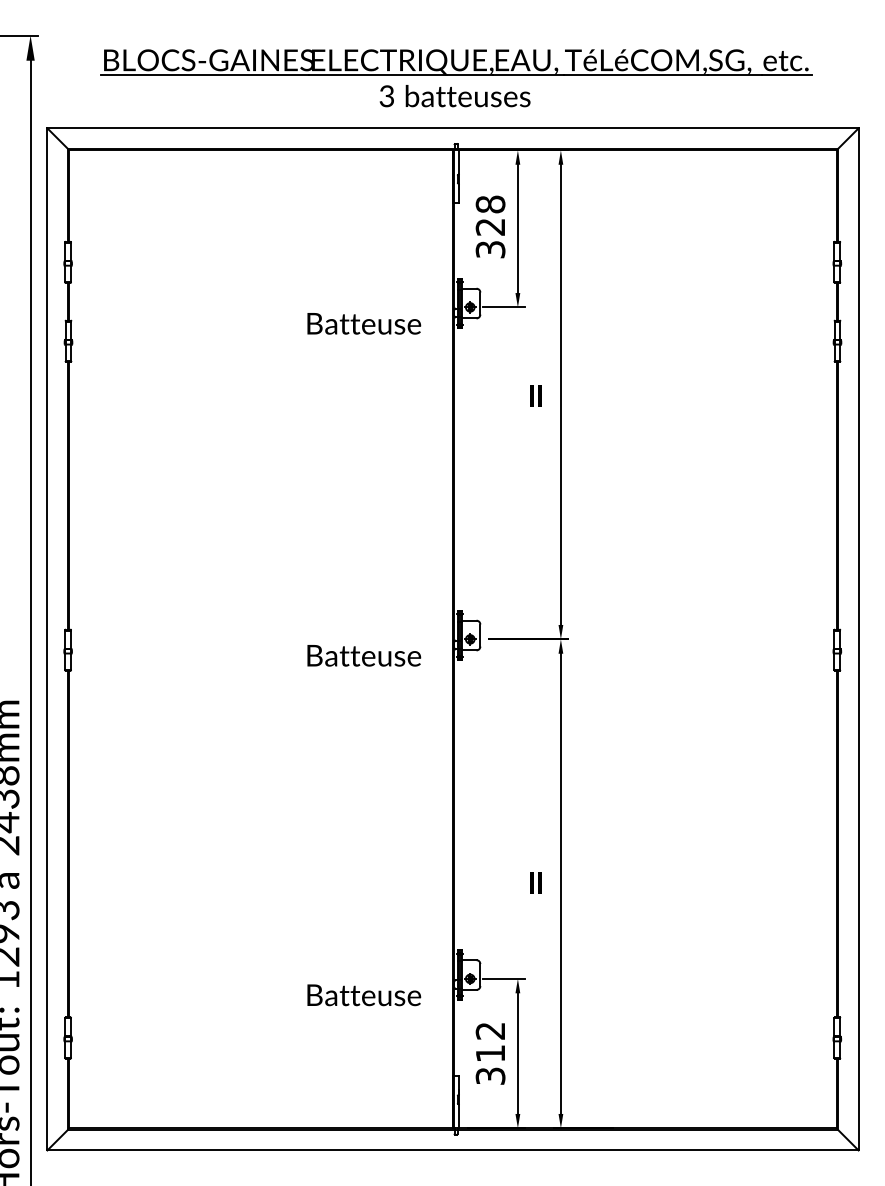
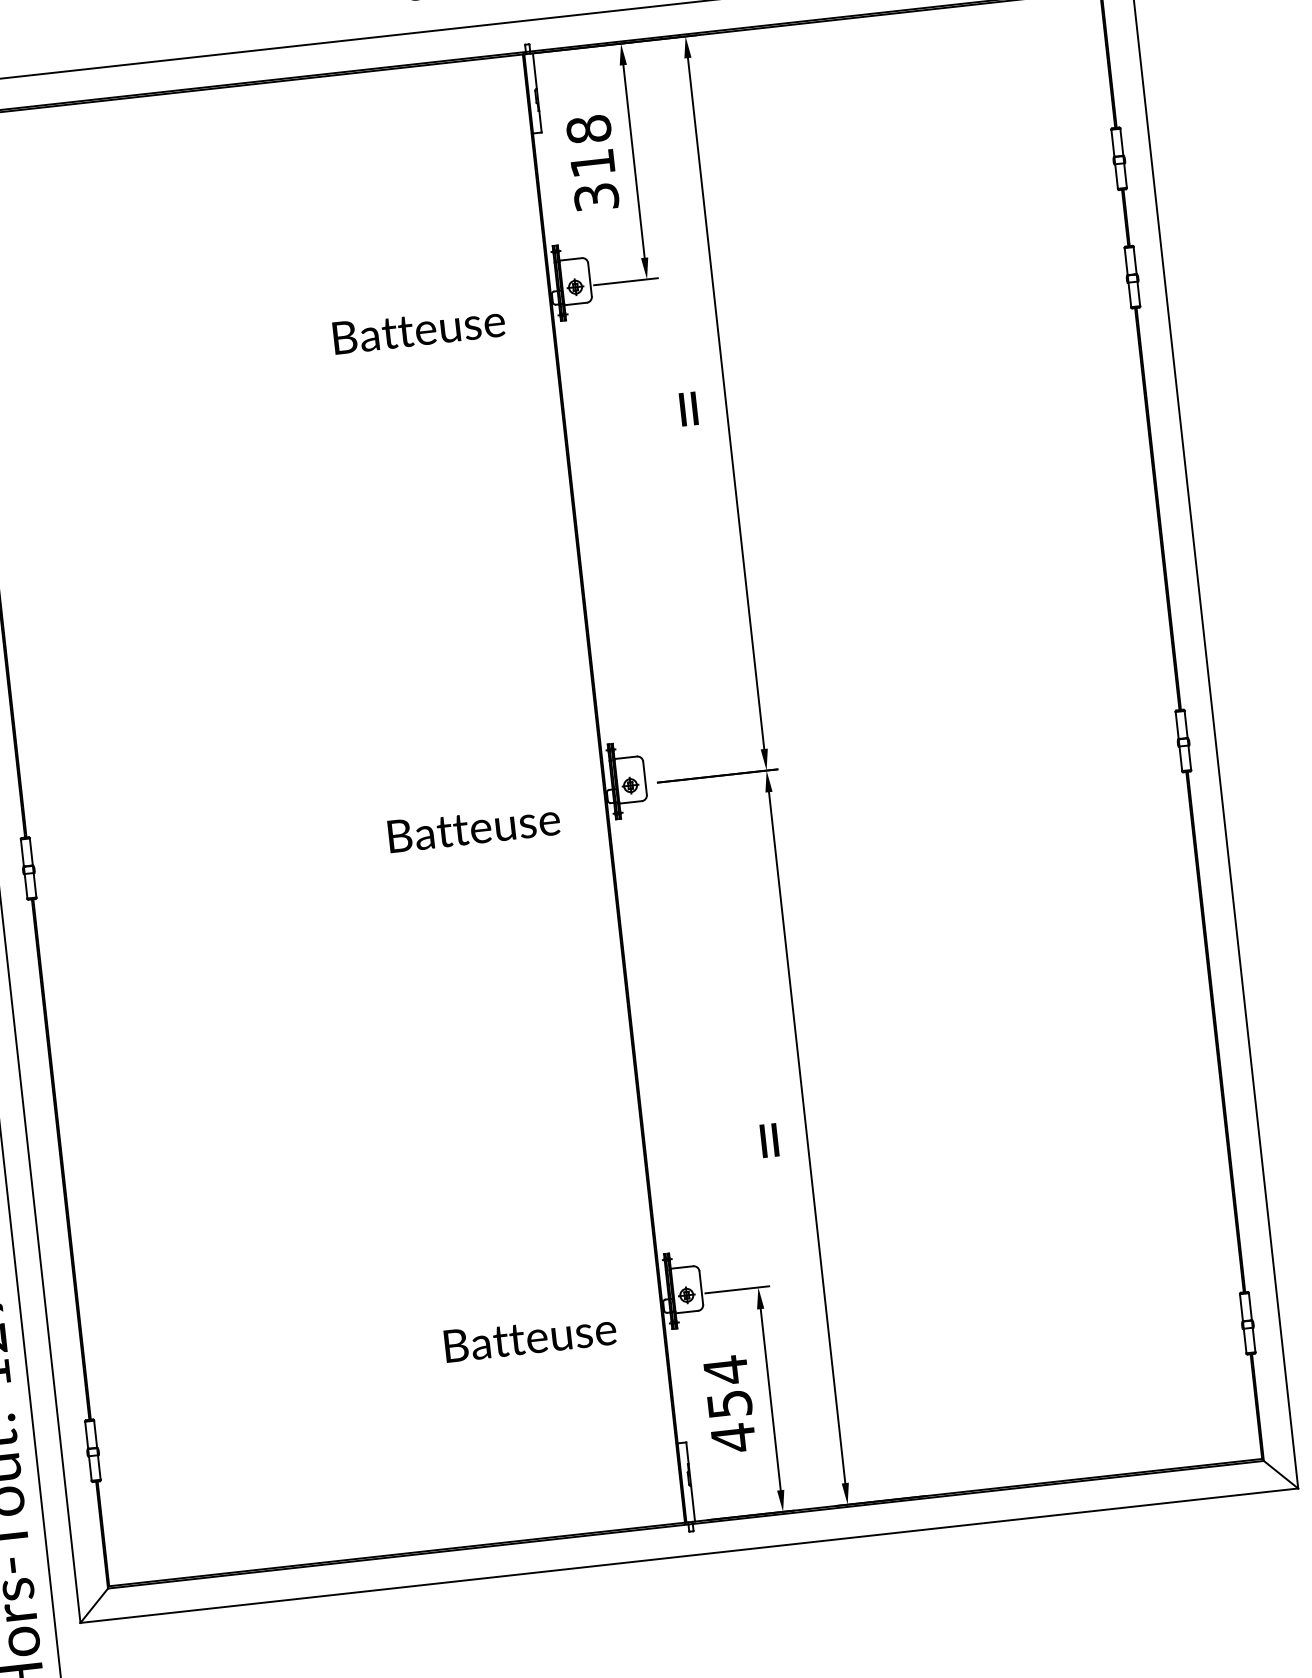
text: (489, 227) -> (591, 164), 328 -> 318
text: (490, 1053) -> (729, 1404), 312 -> 454

